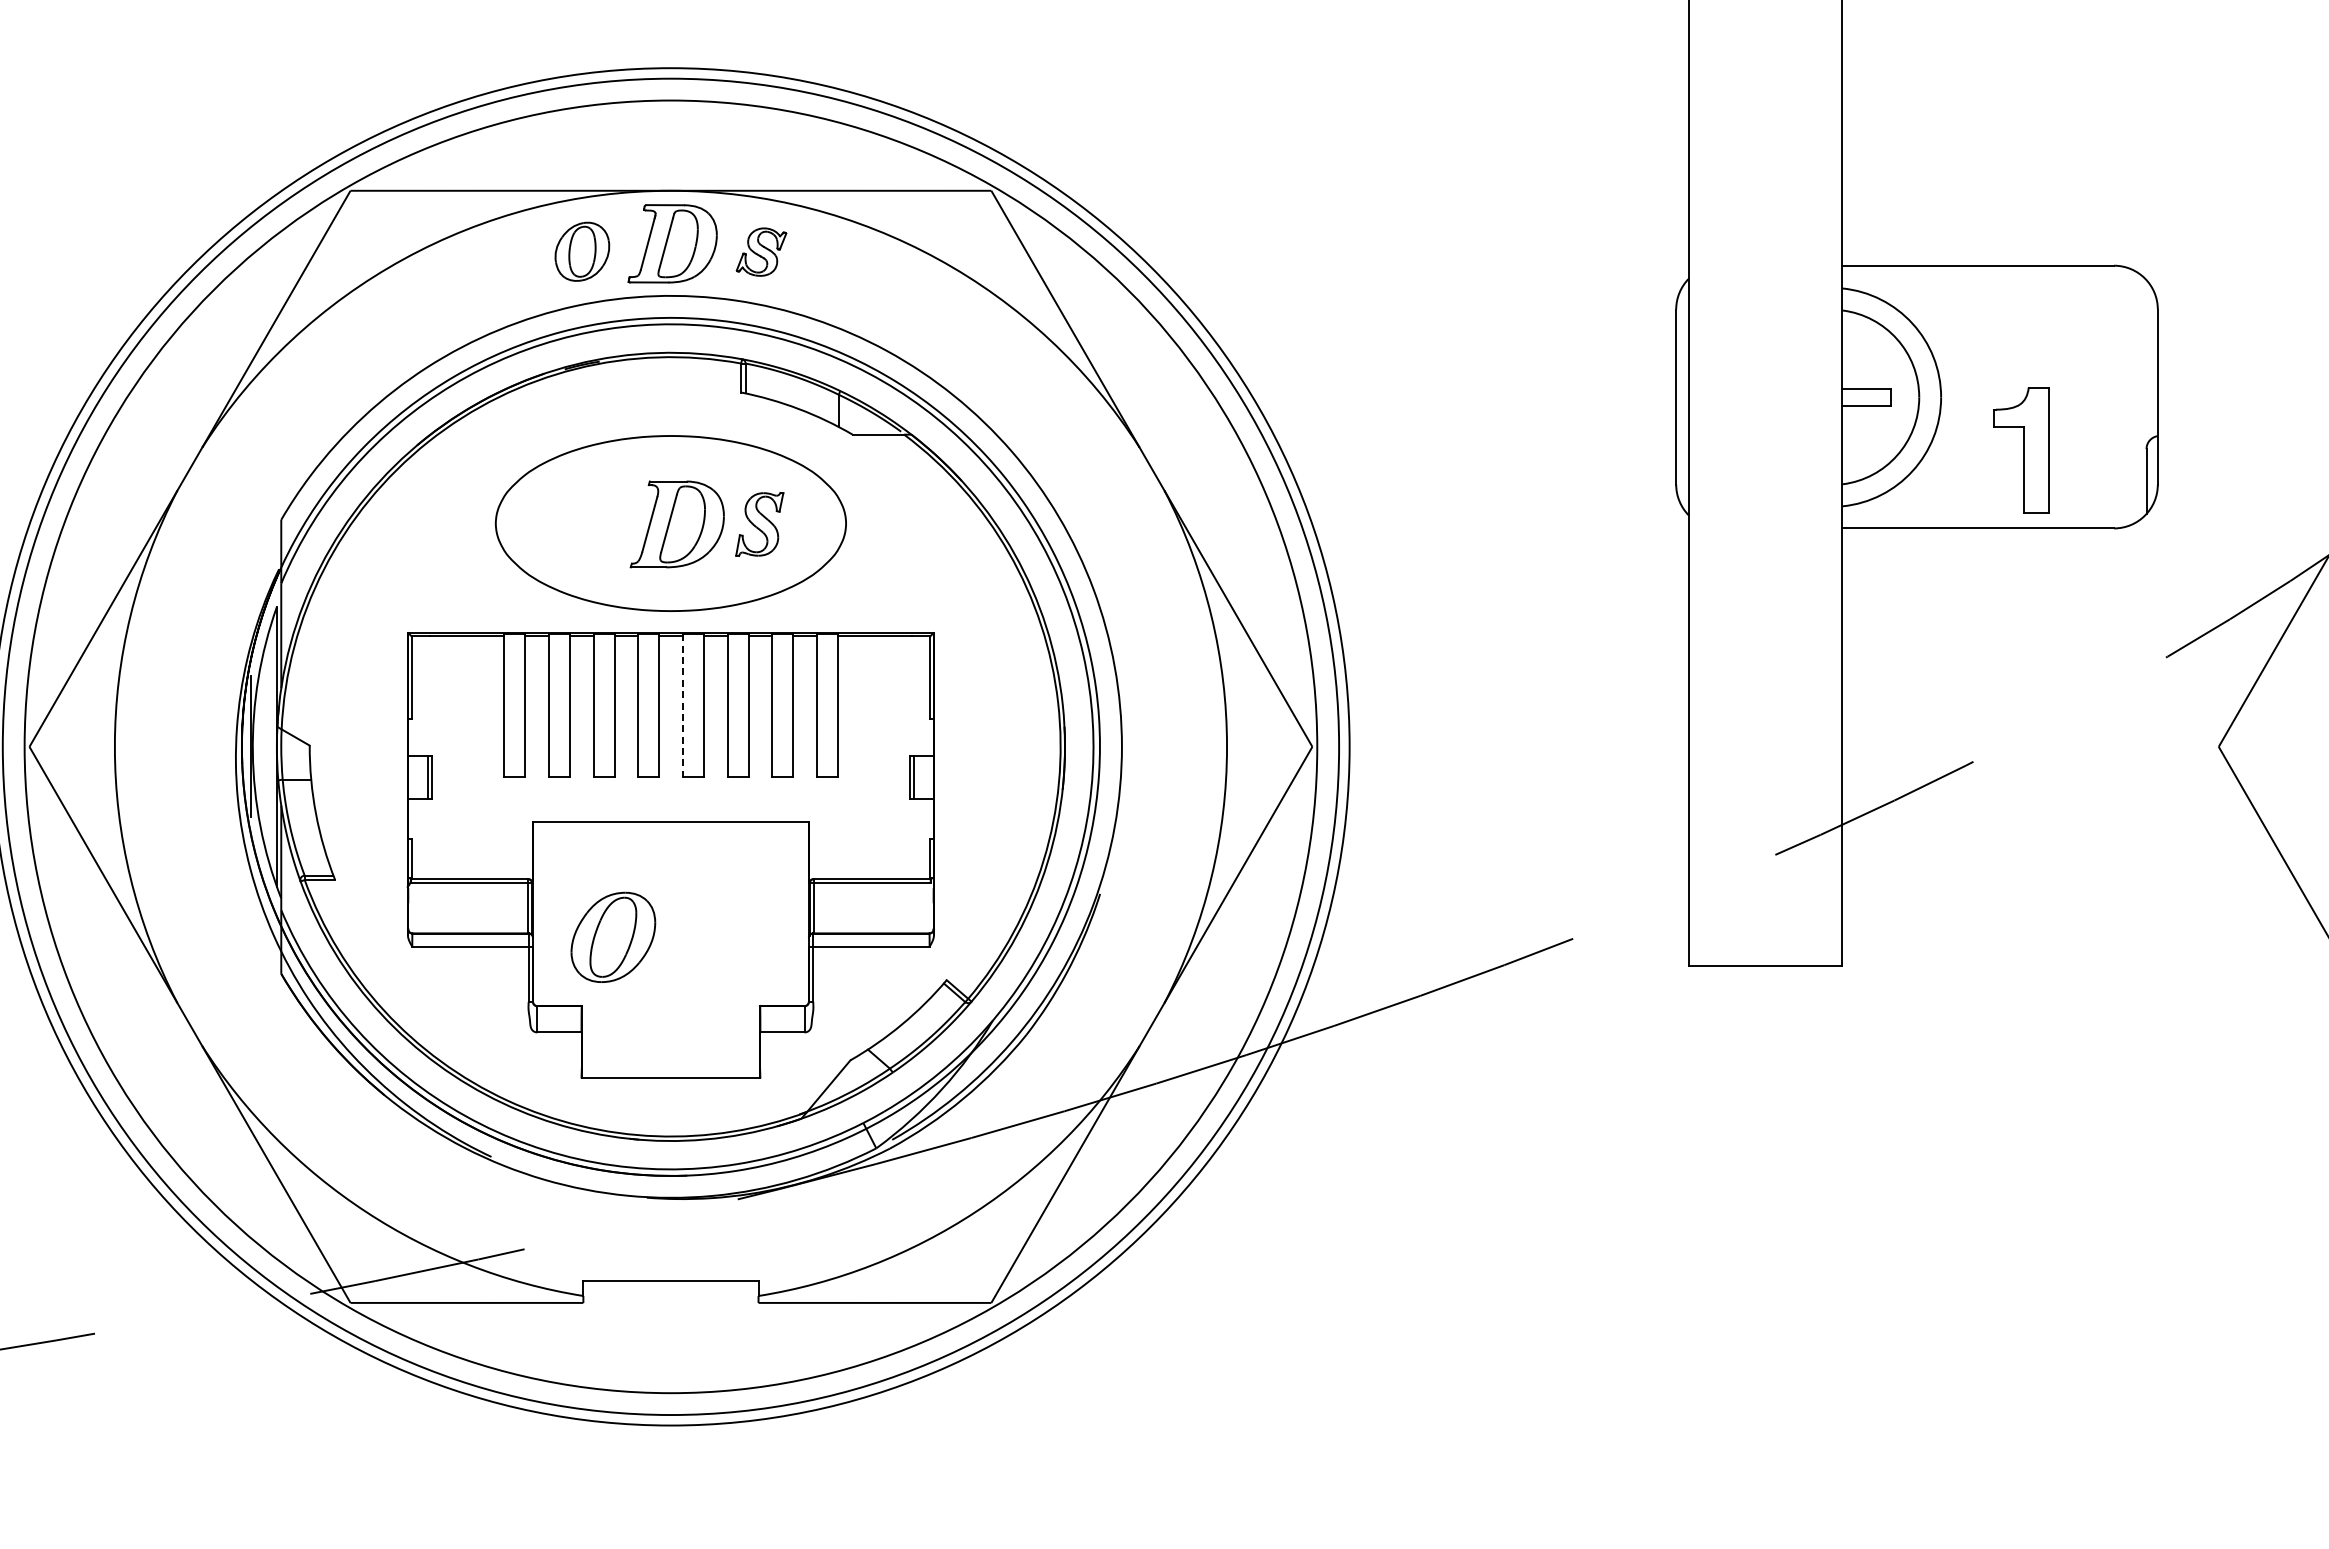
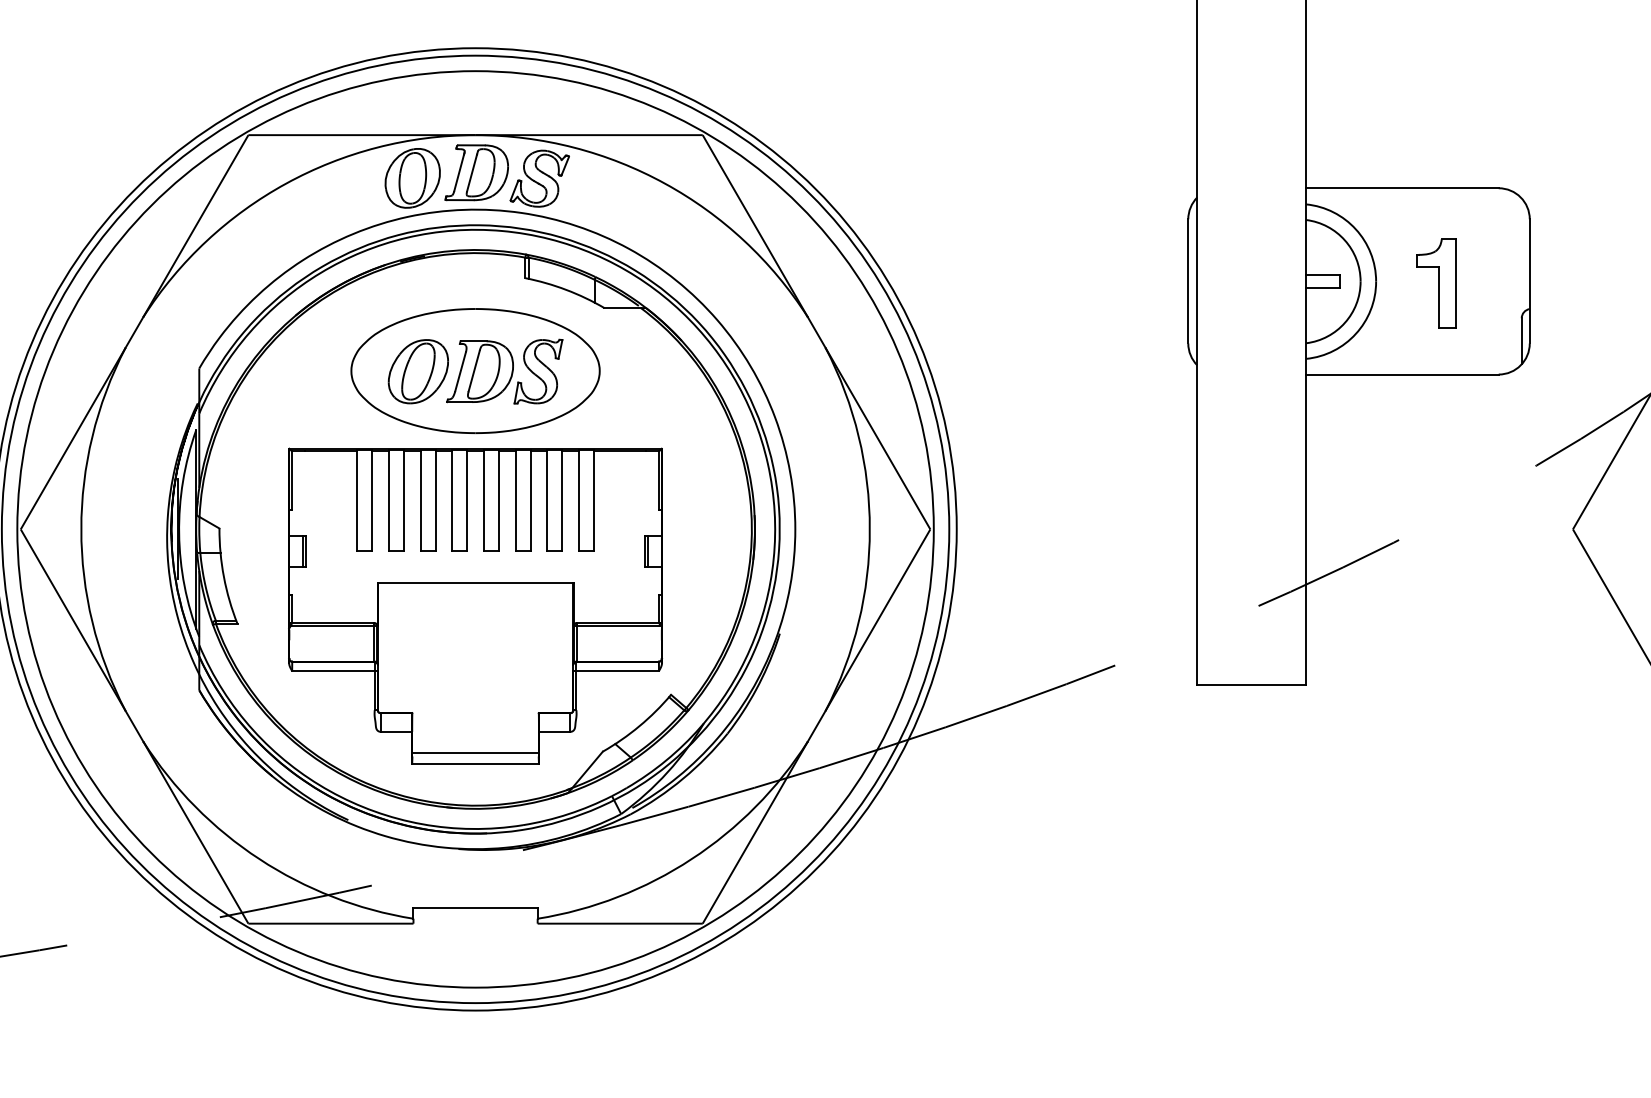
part: (582, 251) -> (412, 178), size x1.43
part: (761, 251) -> (539, 178), size x1.67
part: (2021, 450) -> (1436, 283), moved
part: (759, 524) -> (538, 371), size x1.43
line: (683, 706) -> (484, 500), dashed -> solid
part: (613, 936) -> (418, 371), moved
line: (670, 1061) -> (475, 752), added

